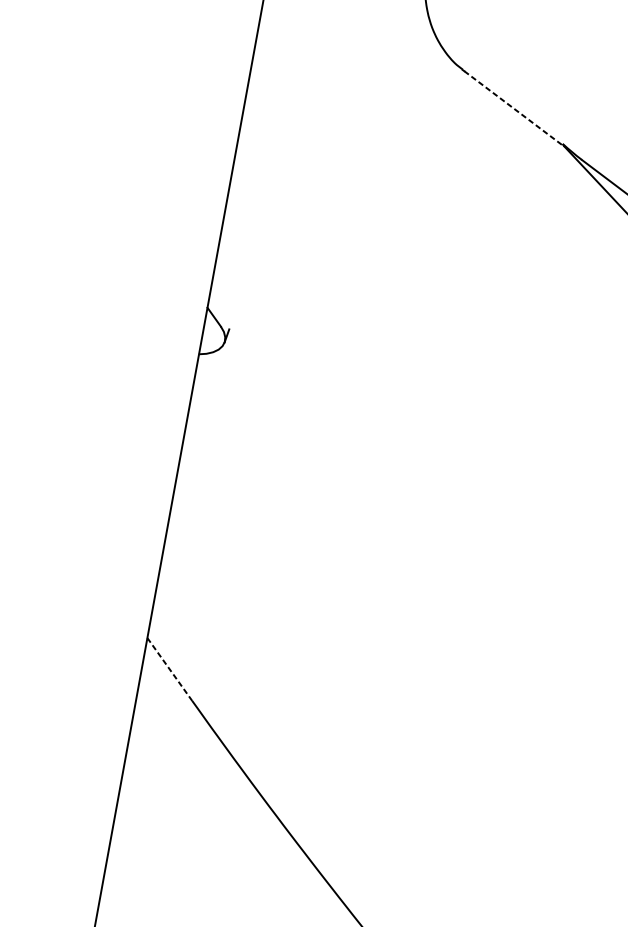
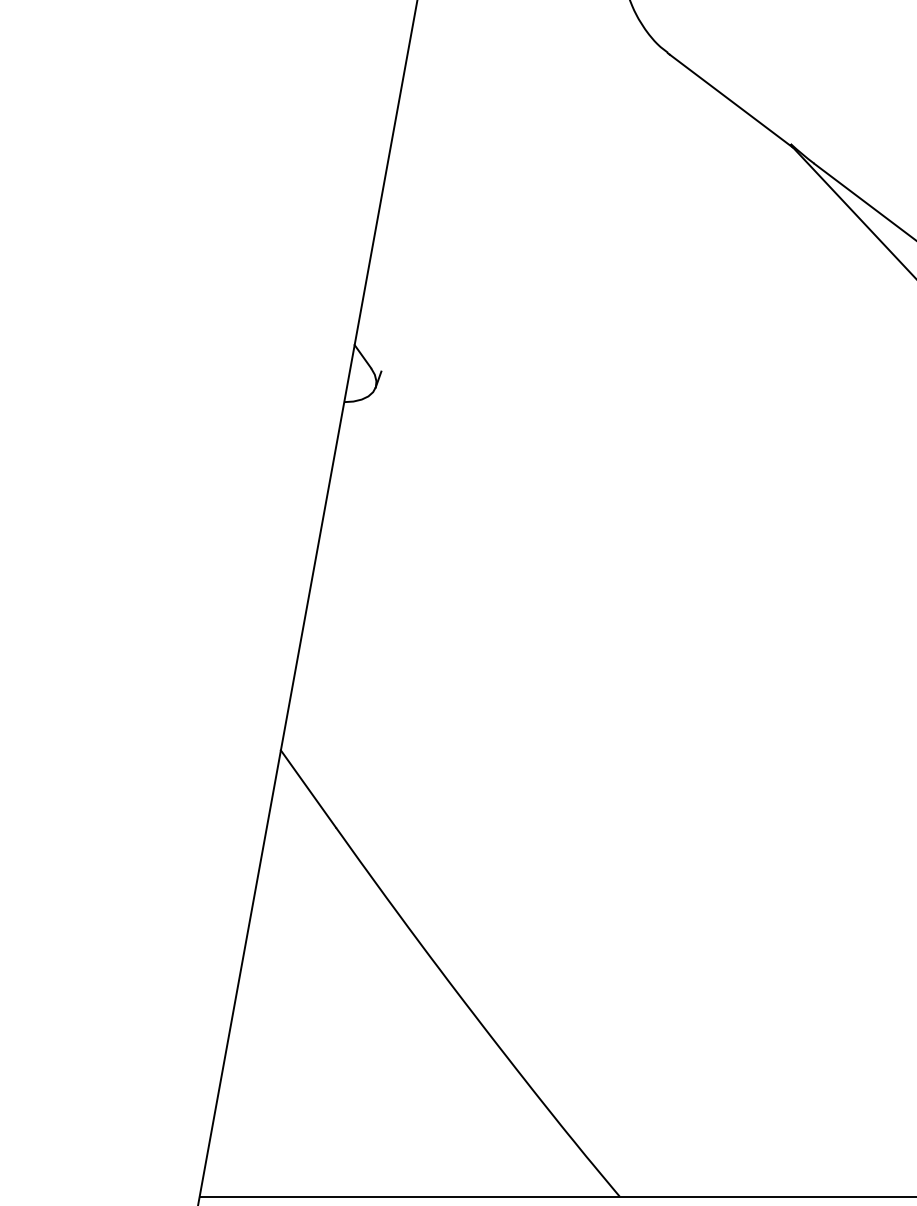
line: (514, 109) -> (731, 101), dashed -> solid
line: (169, 669) -> (308, 789), dashed -> solid

